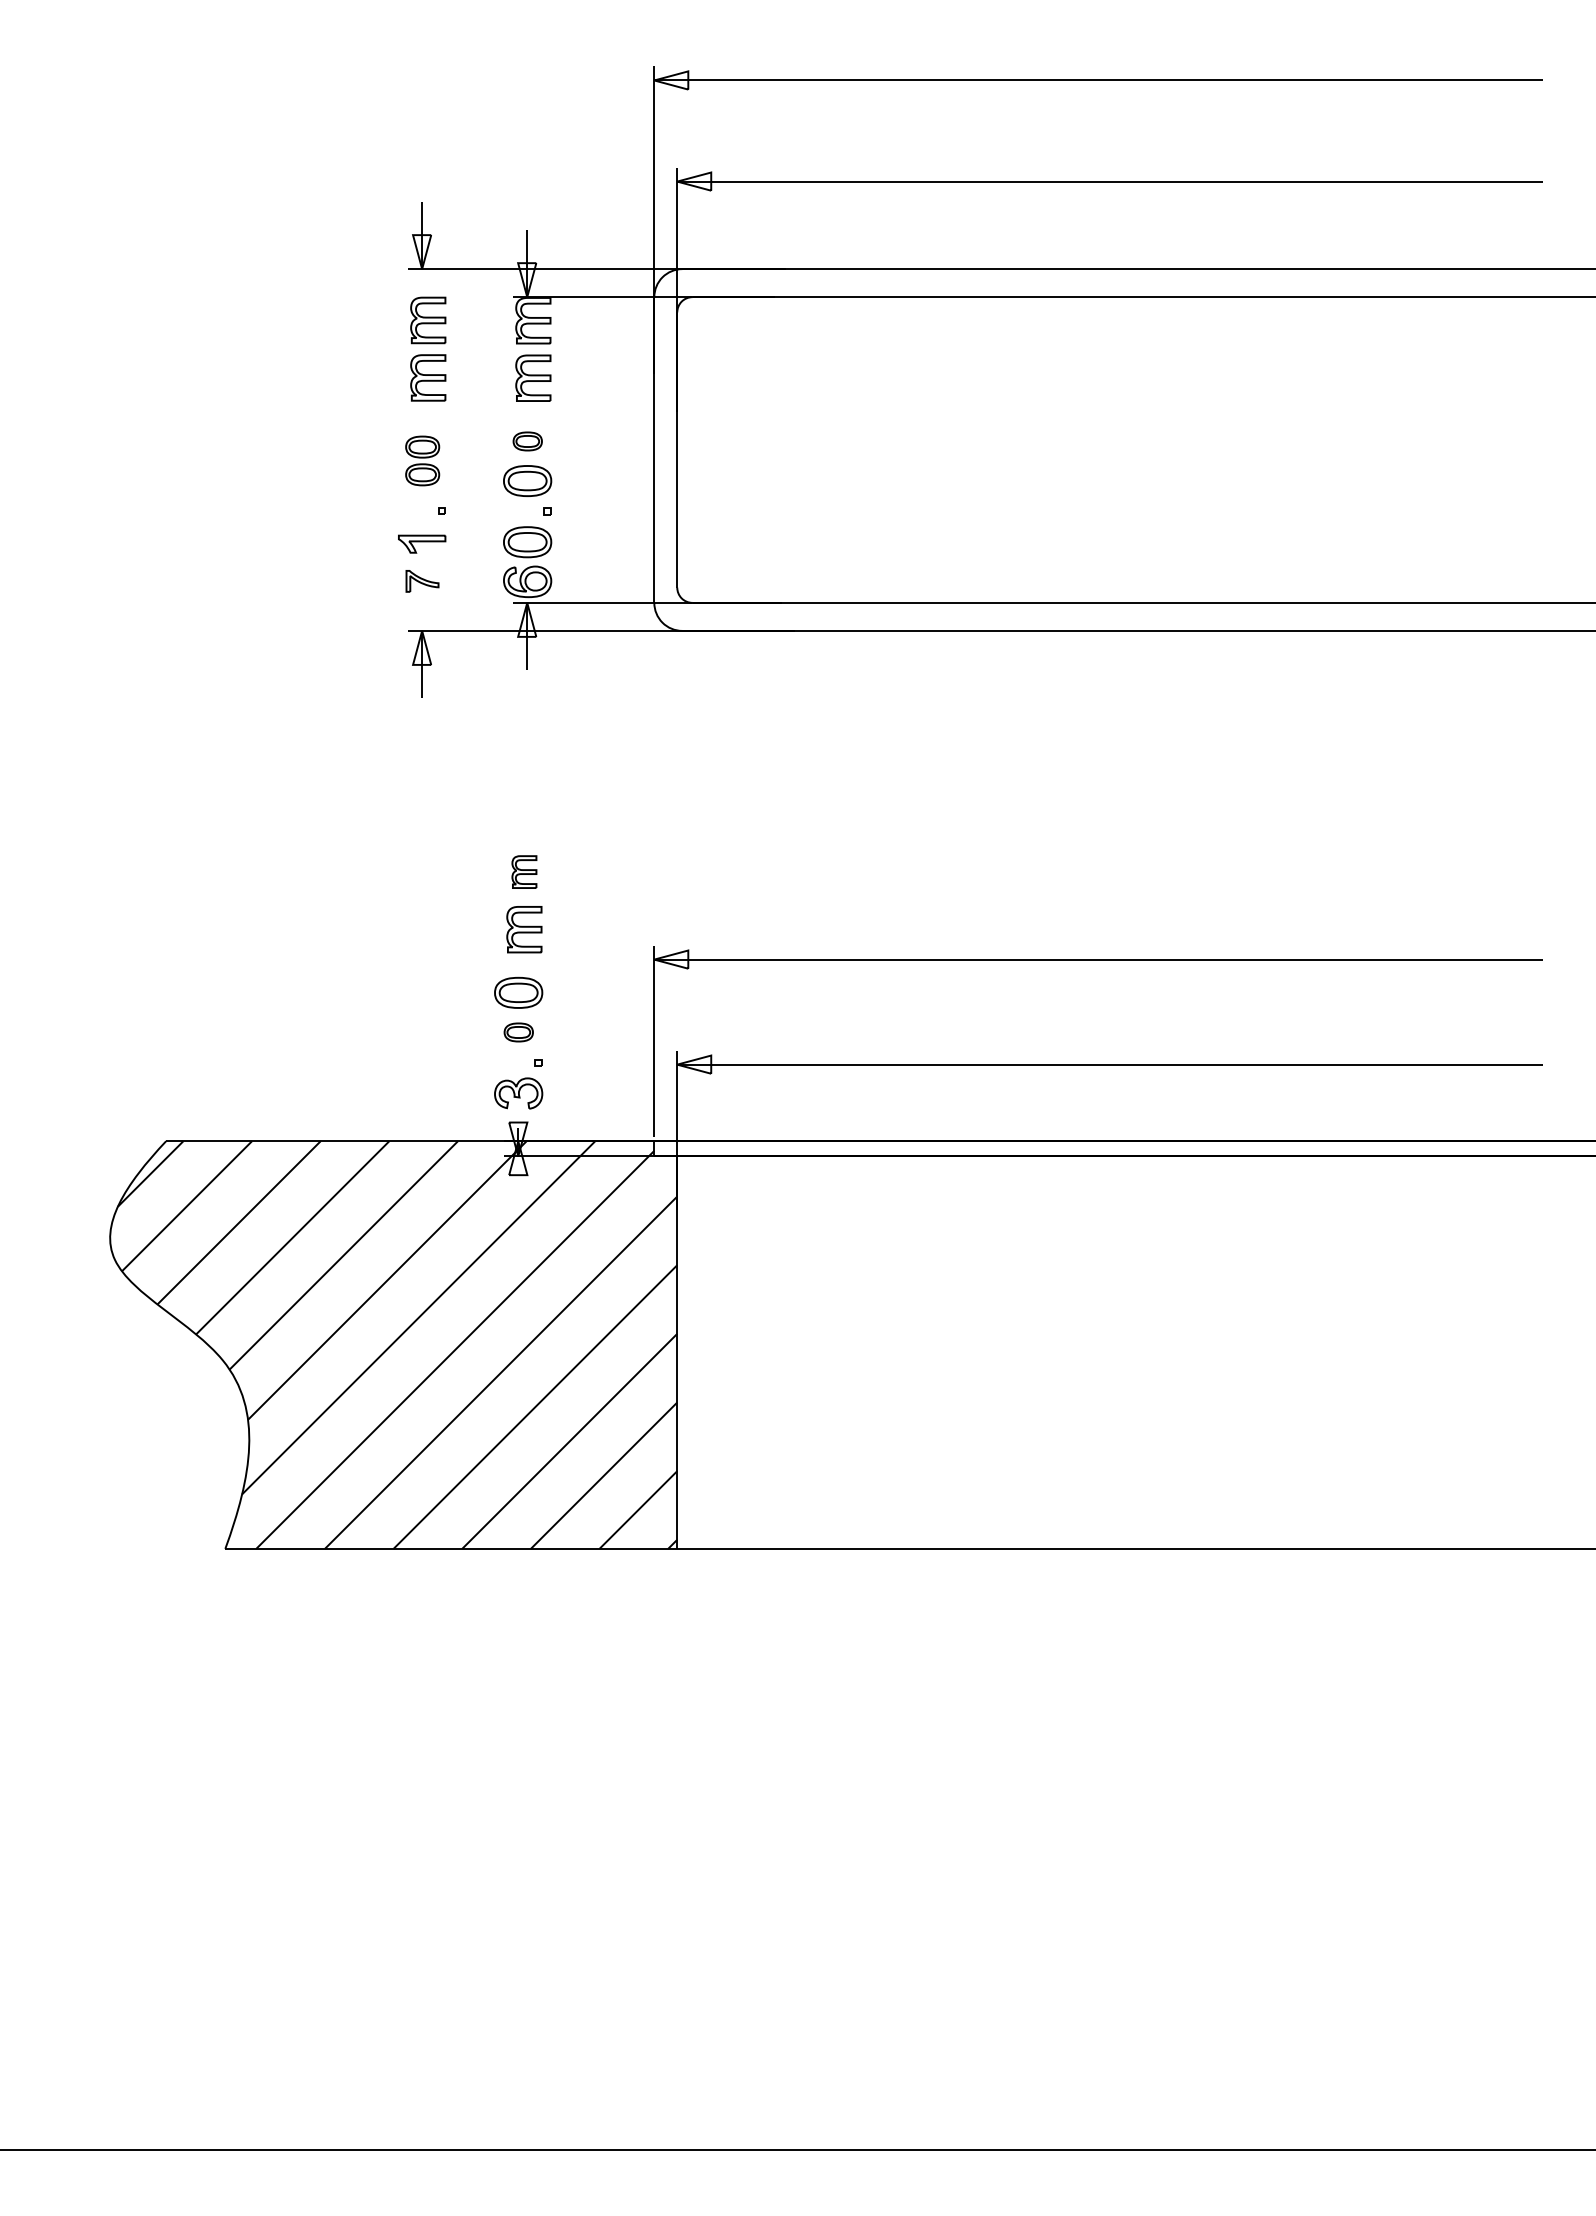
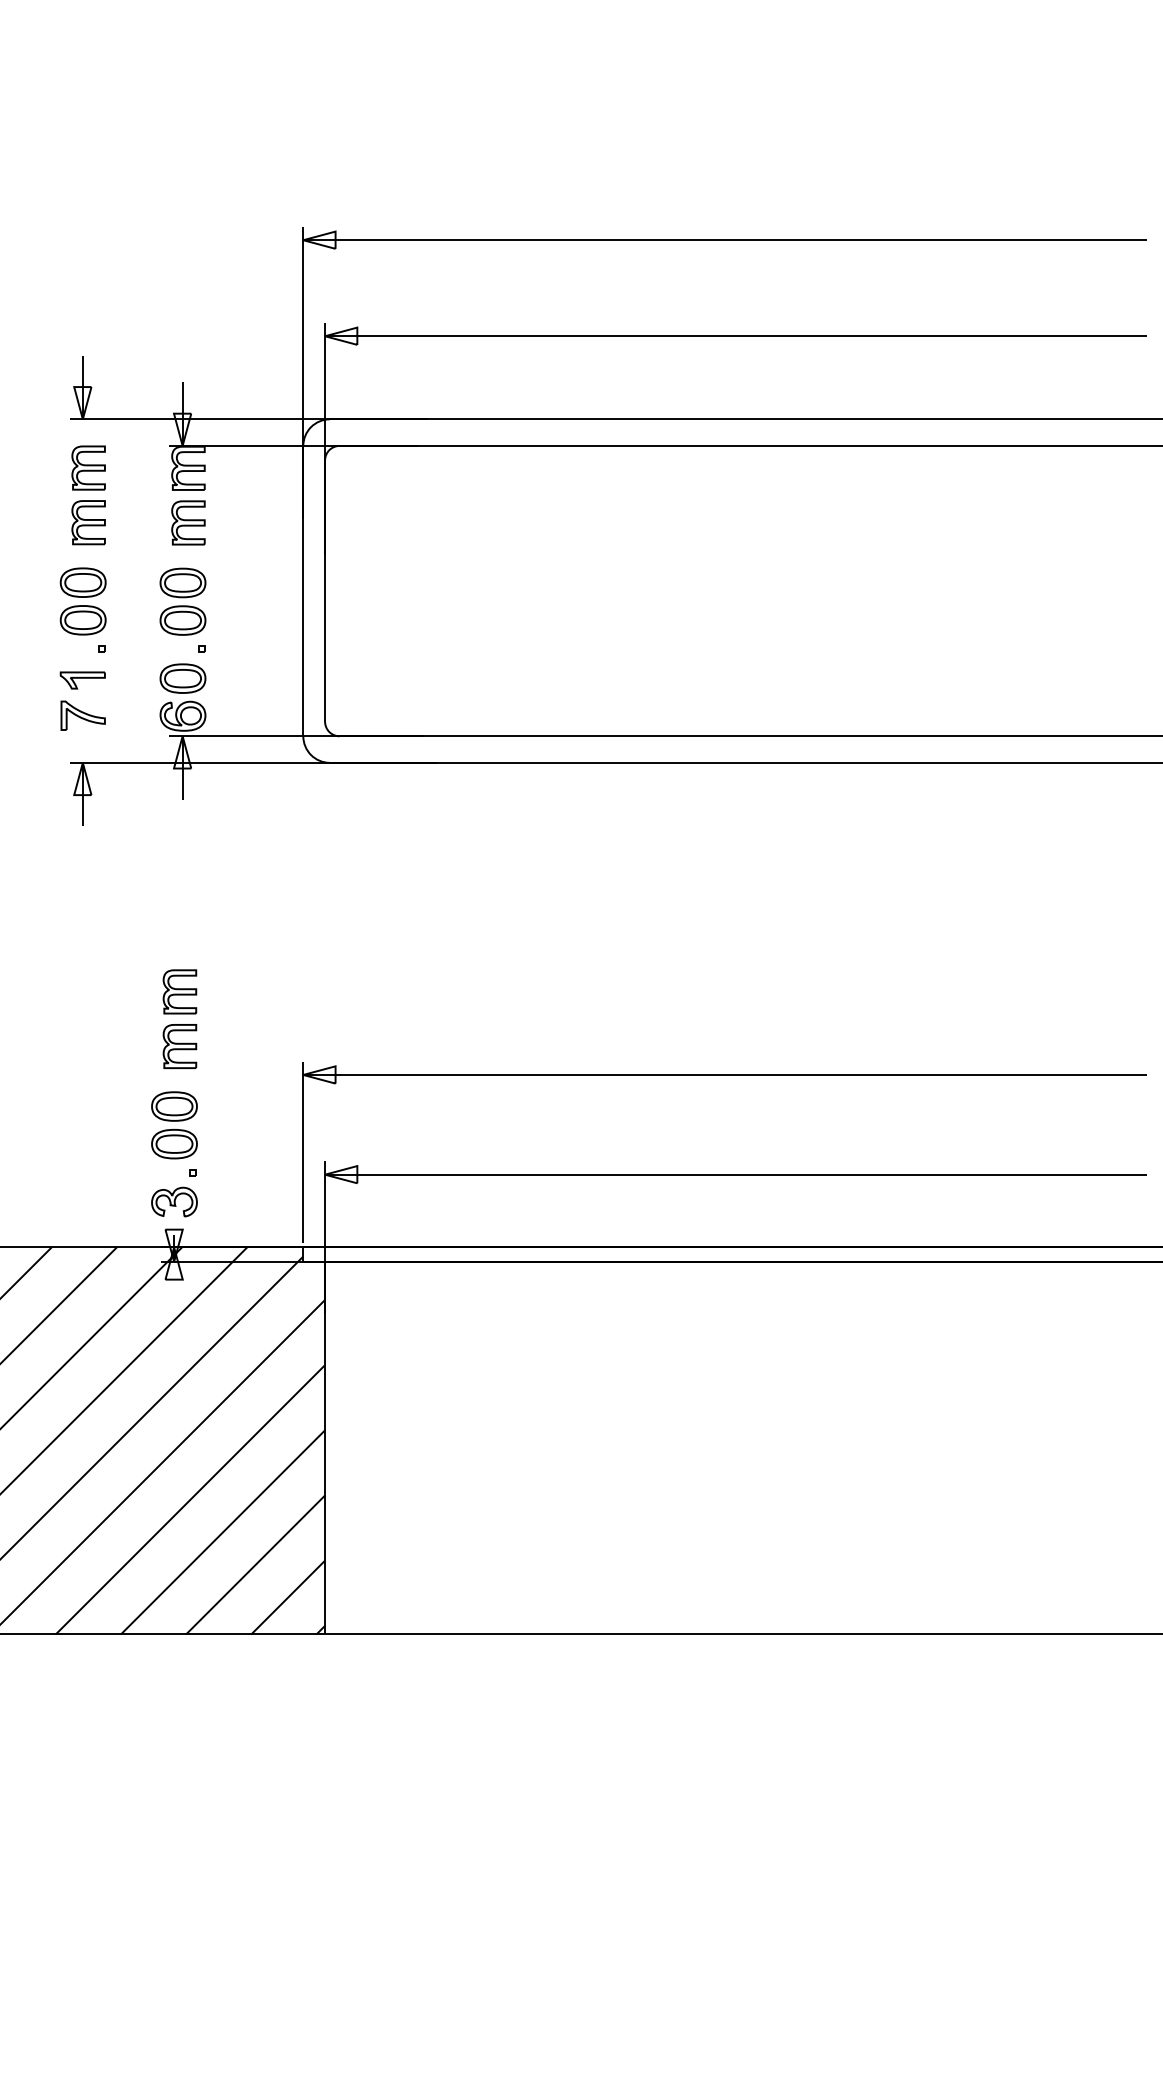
part: (527, 441) -> (182, 583), size x1.67
part: (422, 460) -> (83, 601), size x1.43
part: (422, 581) -> (83, 715), size x1.43
part: (524, 871) -> (180, 991), size x1.43
part: (518, 1032) -> (174, 1144), size x1.67

